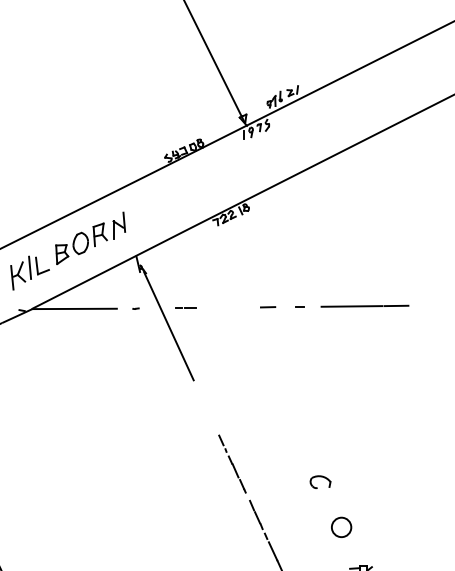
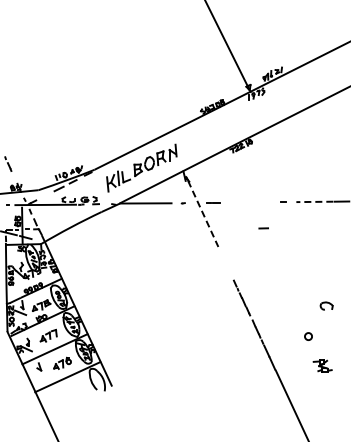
line: (351, 305) -> (314, 201), solid -> dashed
line: (267, 307) -> (263, 228), moved
line: (169, 327) -> (203, 214), solid -> dashed
part: (320, 481) -> (326, 305), moved
circle: (341, 527) -> (308, 336), size x0.6

